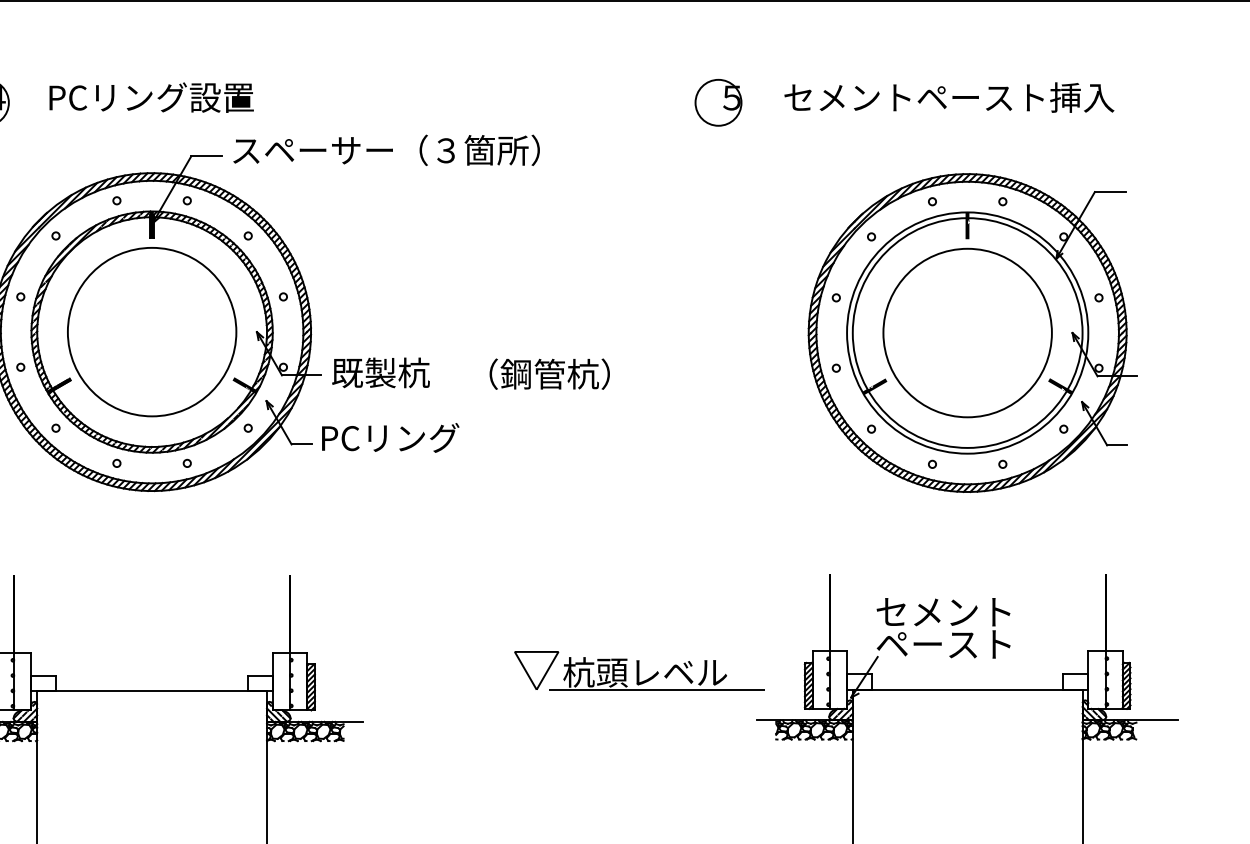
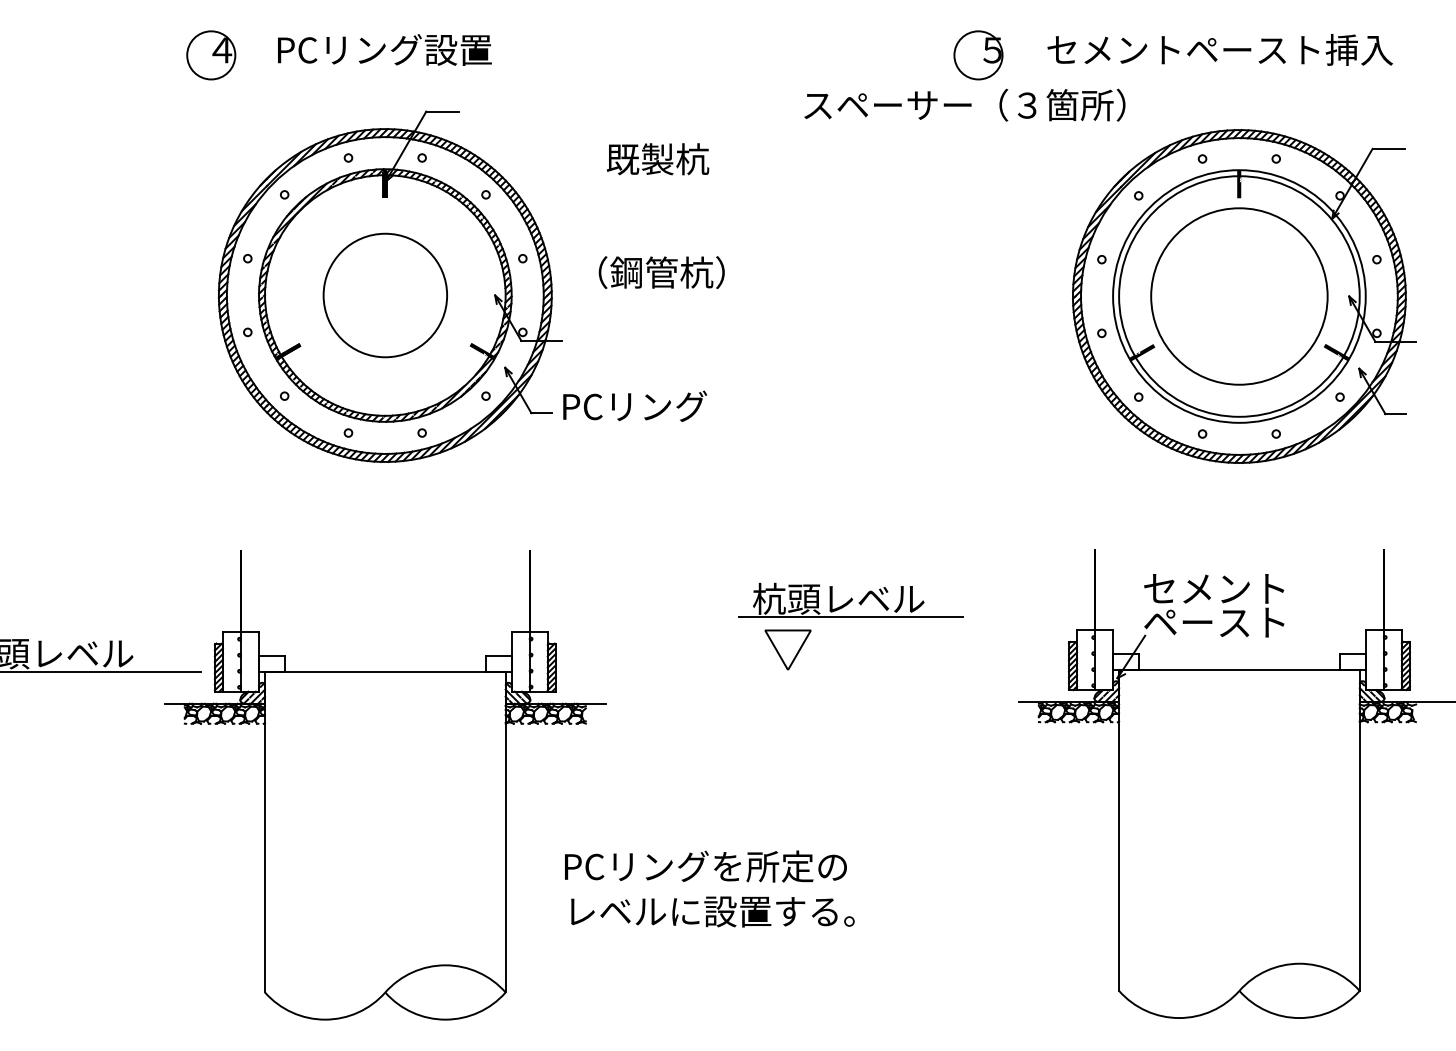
text: (386, 149) -> (964, 104), moved
circle: (152, 332) -> (385, 295), size x0.7
text: (380, 373) -> (657, 159), moved
text: (549, 374) -> (661, 272), moved
part: (656, 672) -> (850, 599), moved

